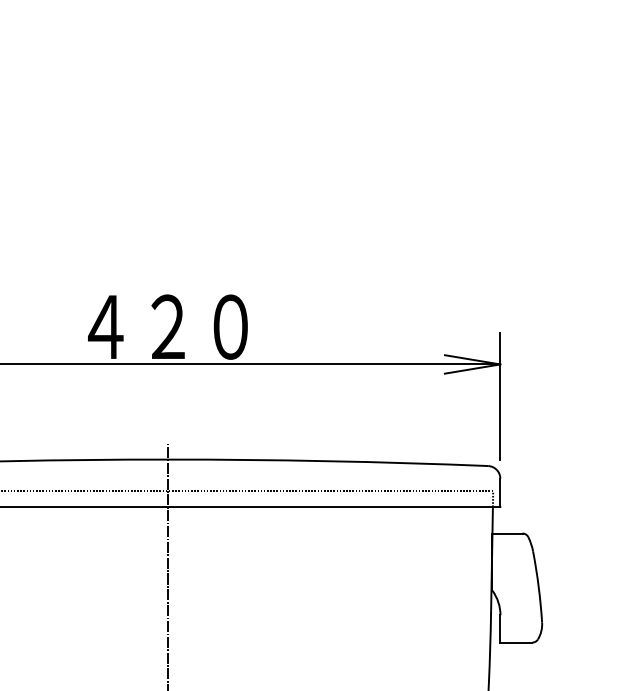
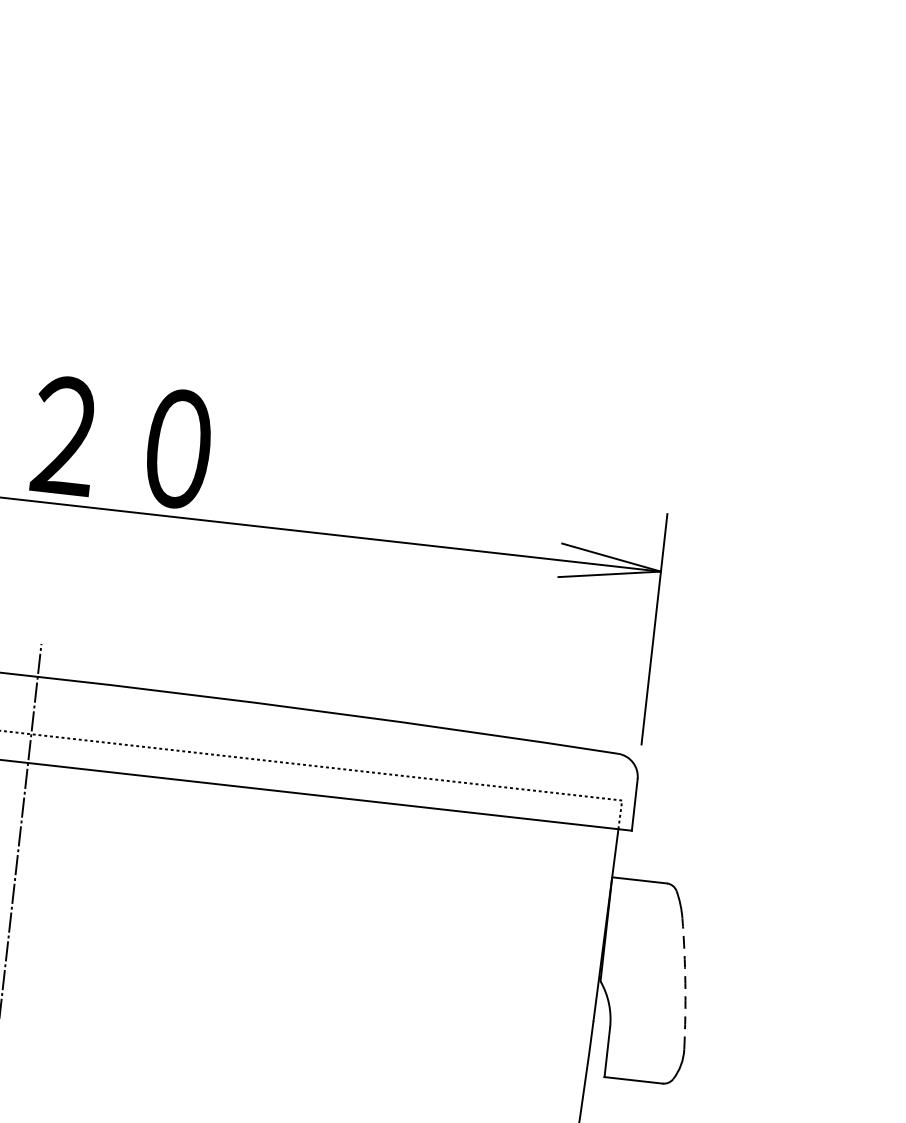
arc: (538, 586) -> (685, 982), solid -> dashed

